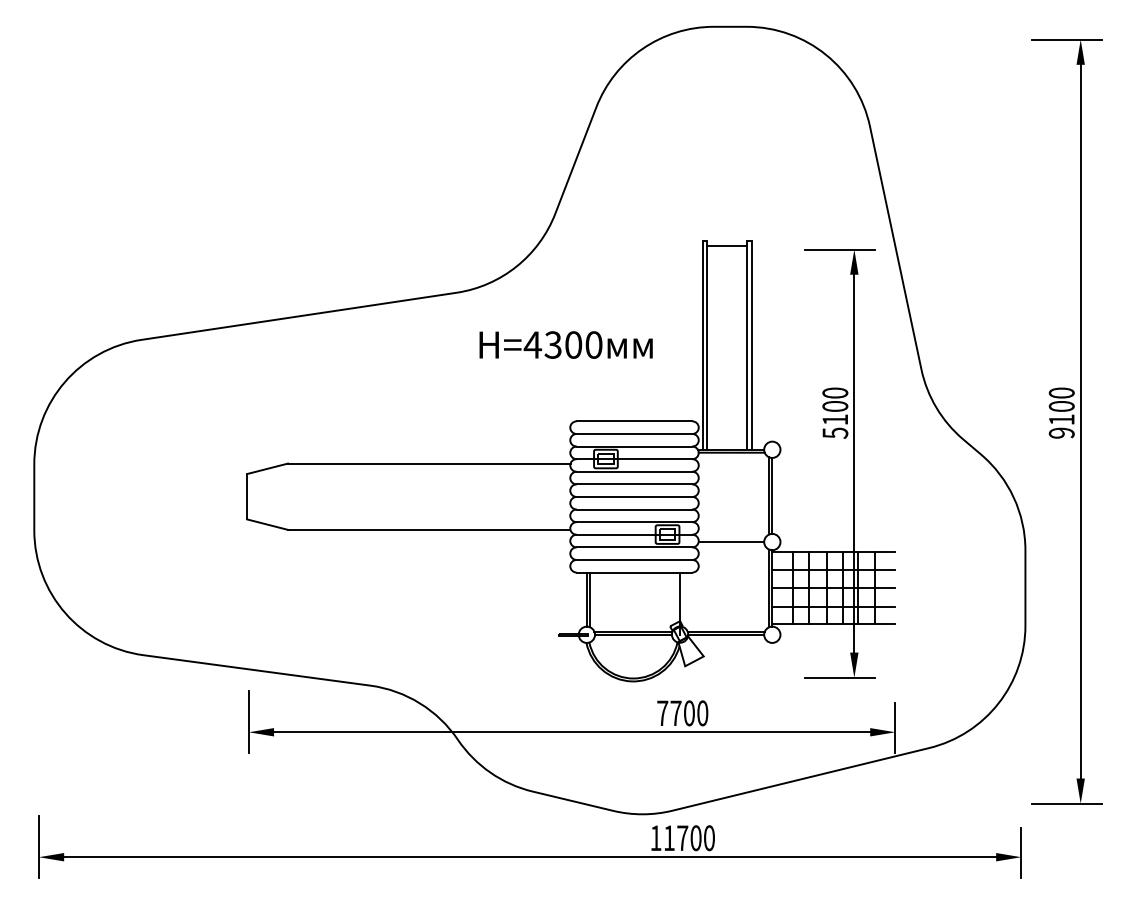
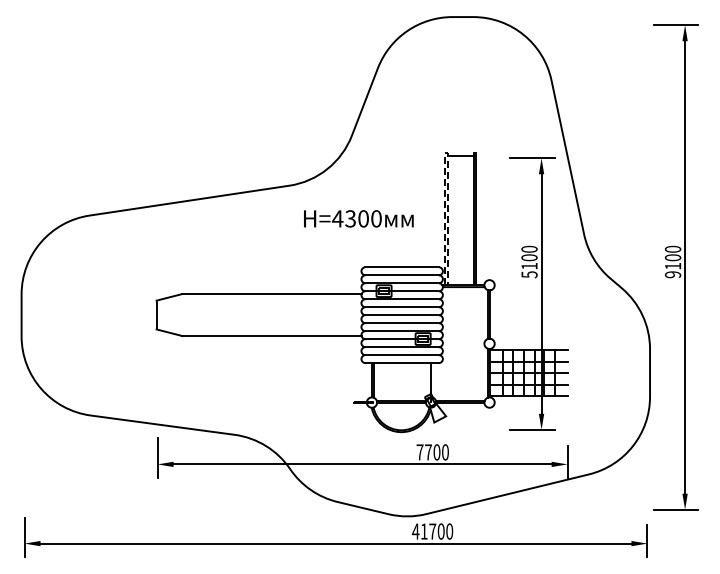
line: (705, 241) -> (447, 153), solid -> dashed
line: (731, 541) -> (463, 343), removed
text: (655, 838) -> (415, 531), 11700 -> 41700

